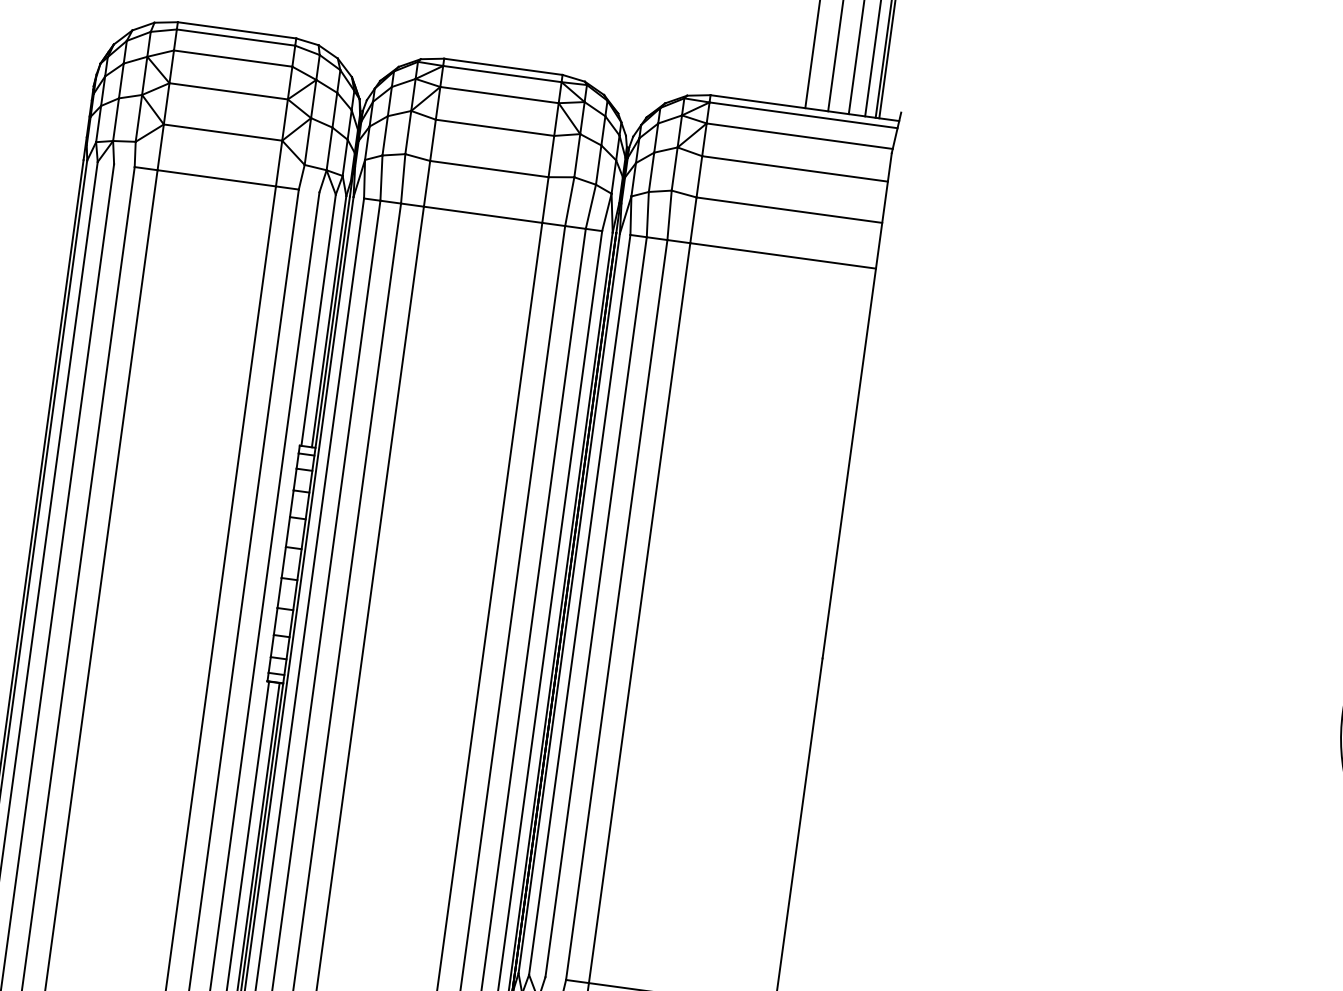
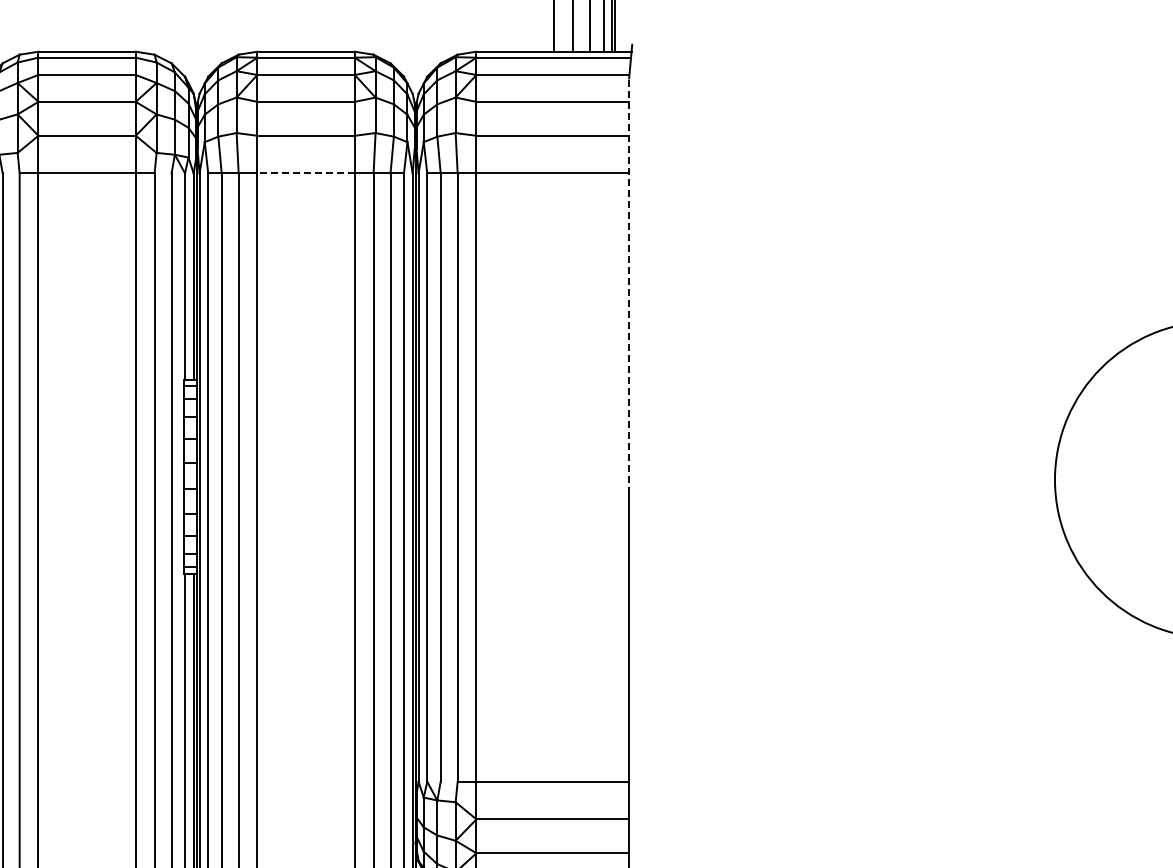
line: (483, 214) -> (306, 173), solid -> dashed
line: (857, 406) -> (629, 286), solid -> dashed

